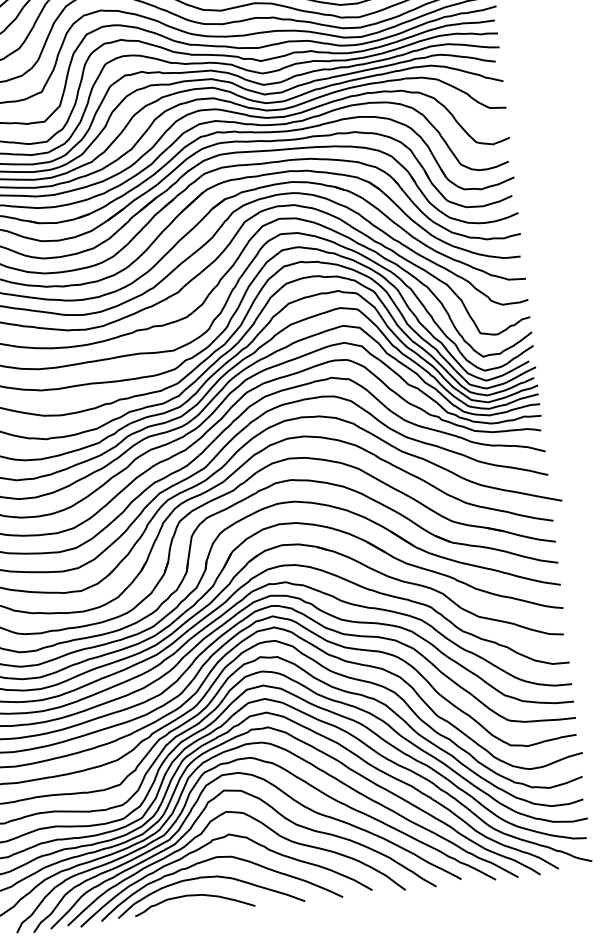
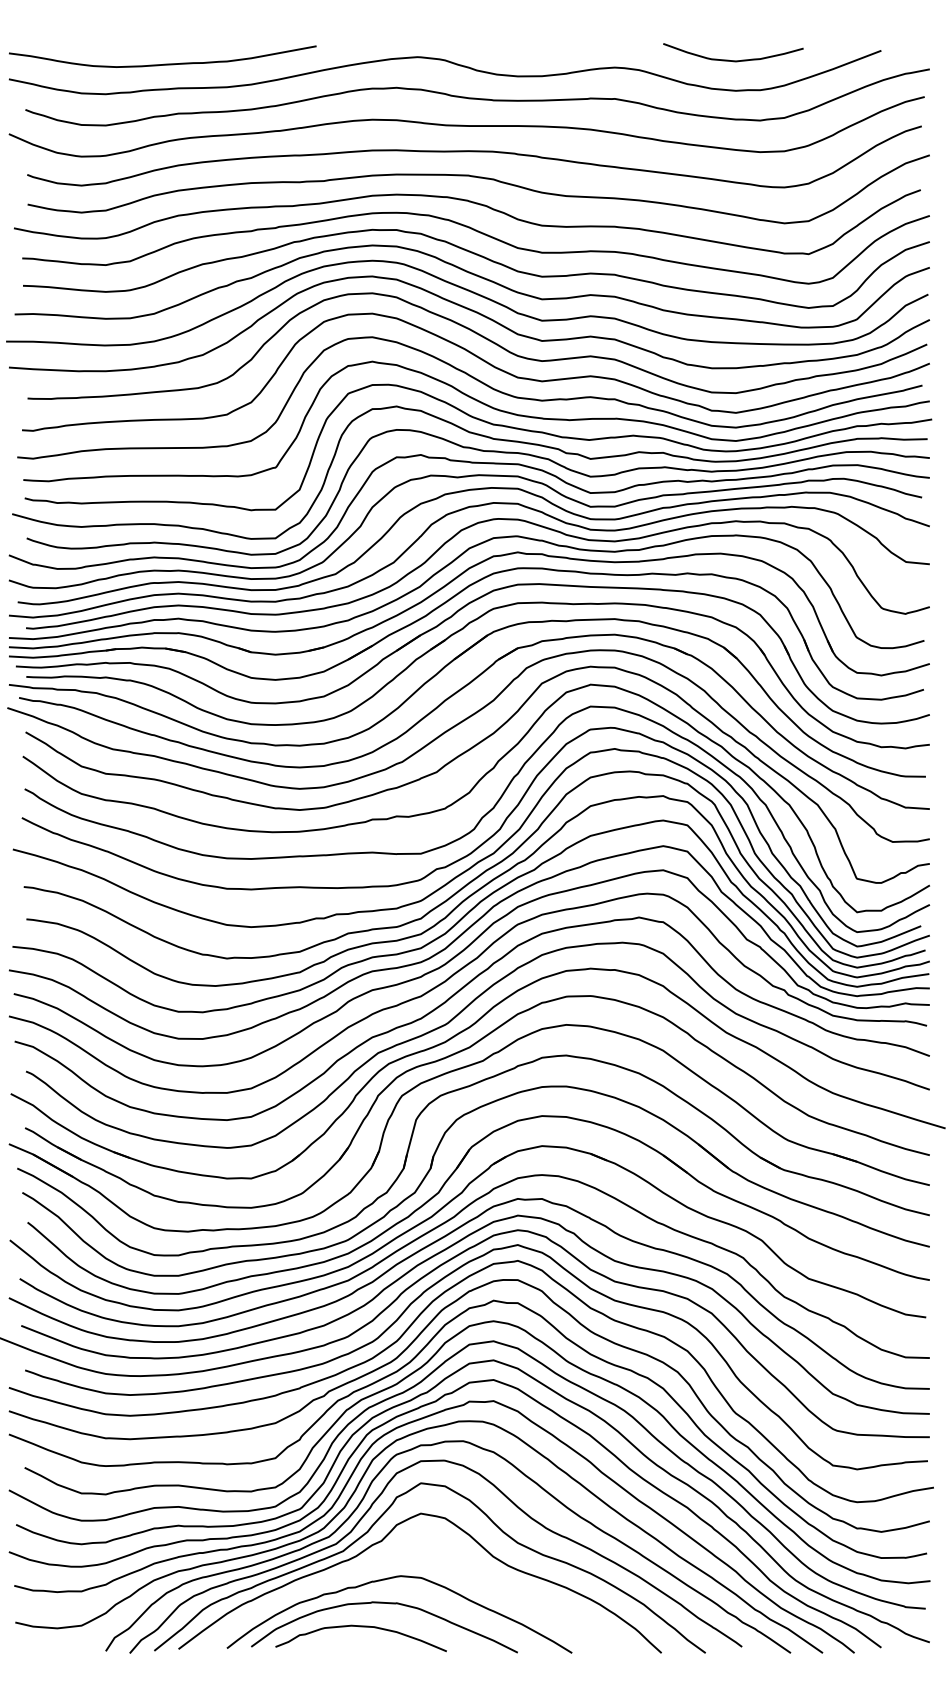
curve: (204, 846) -> (384, 1559), removed

